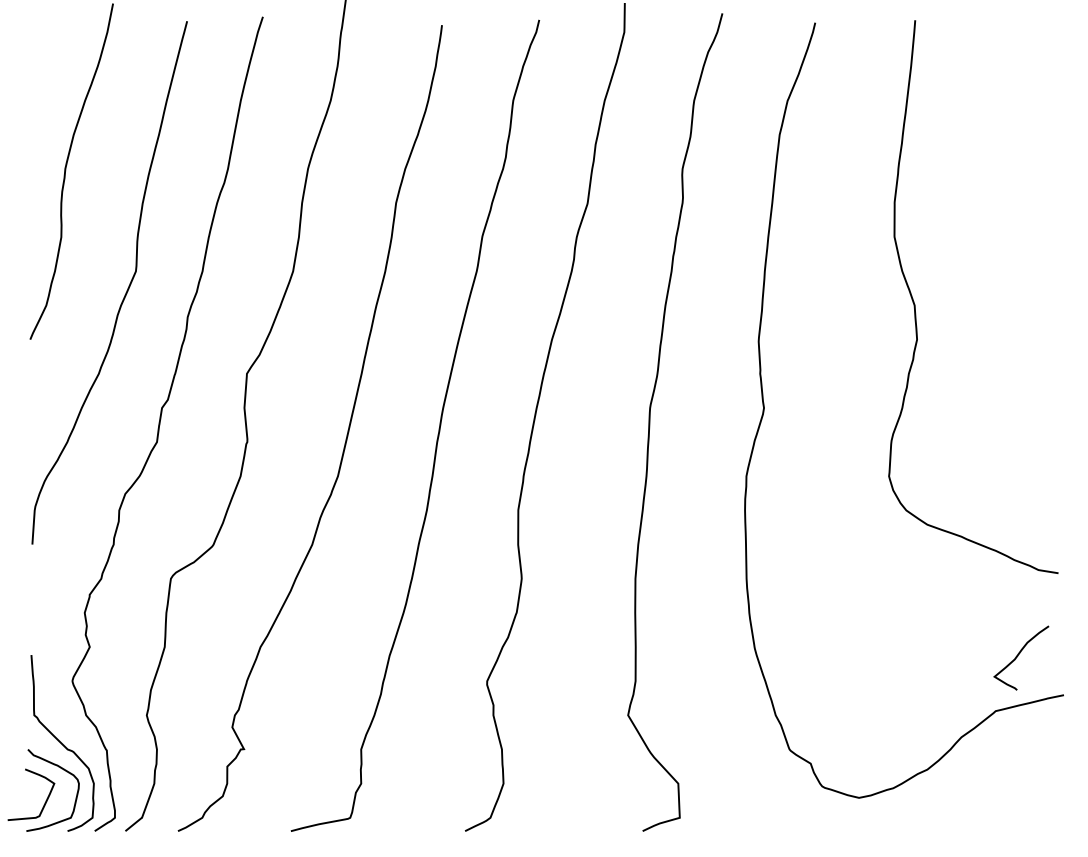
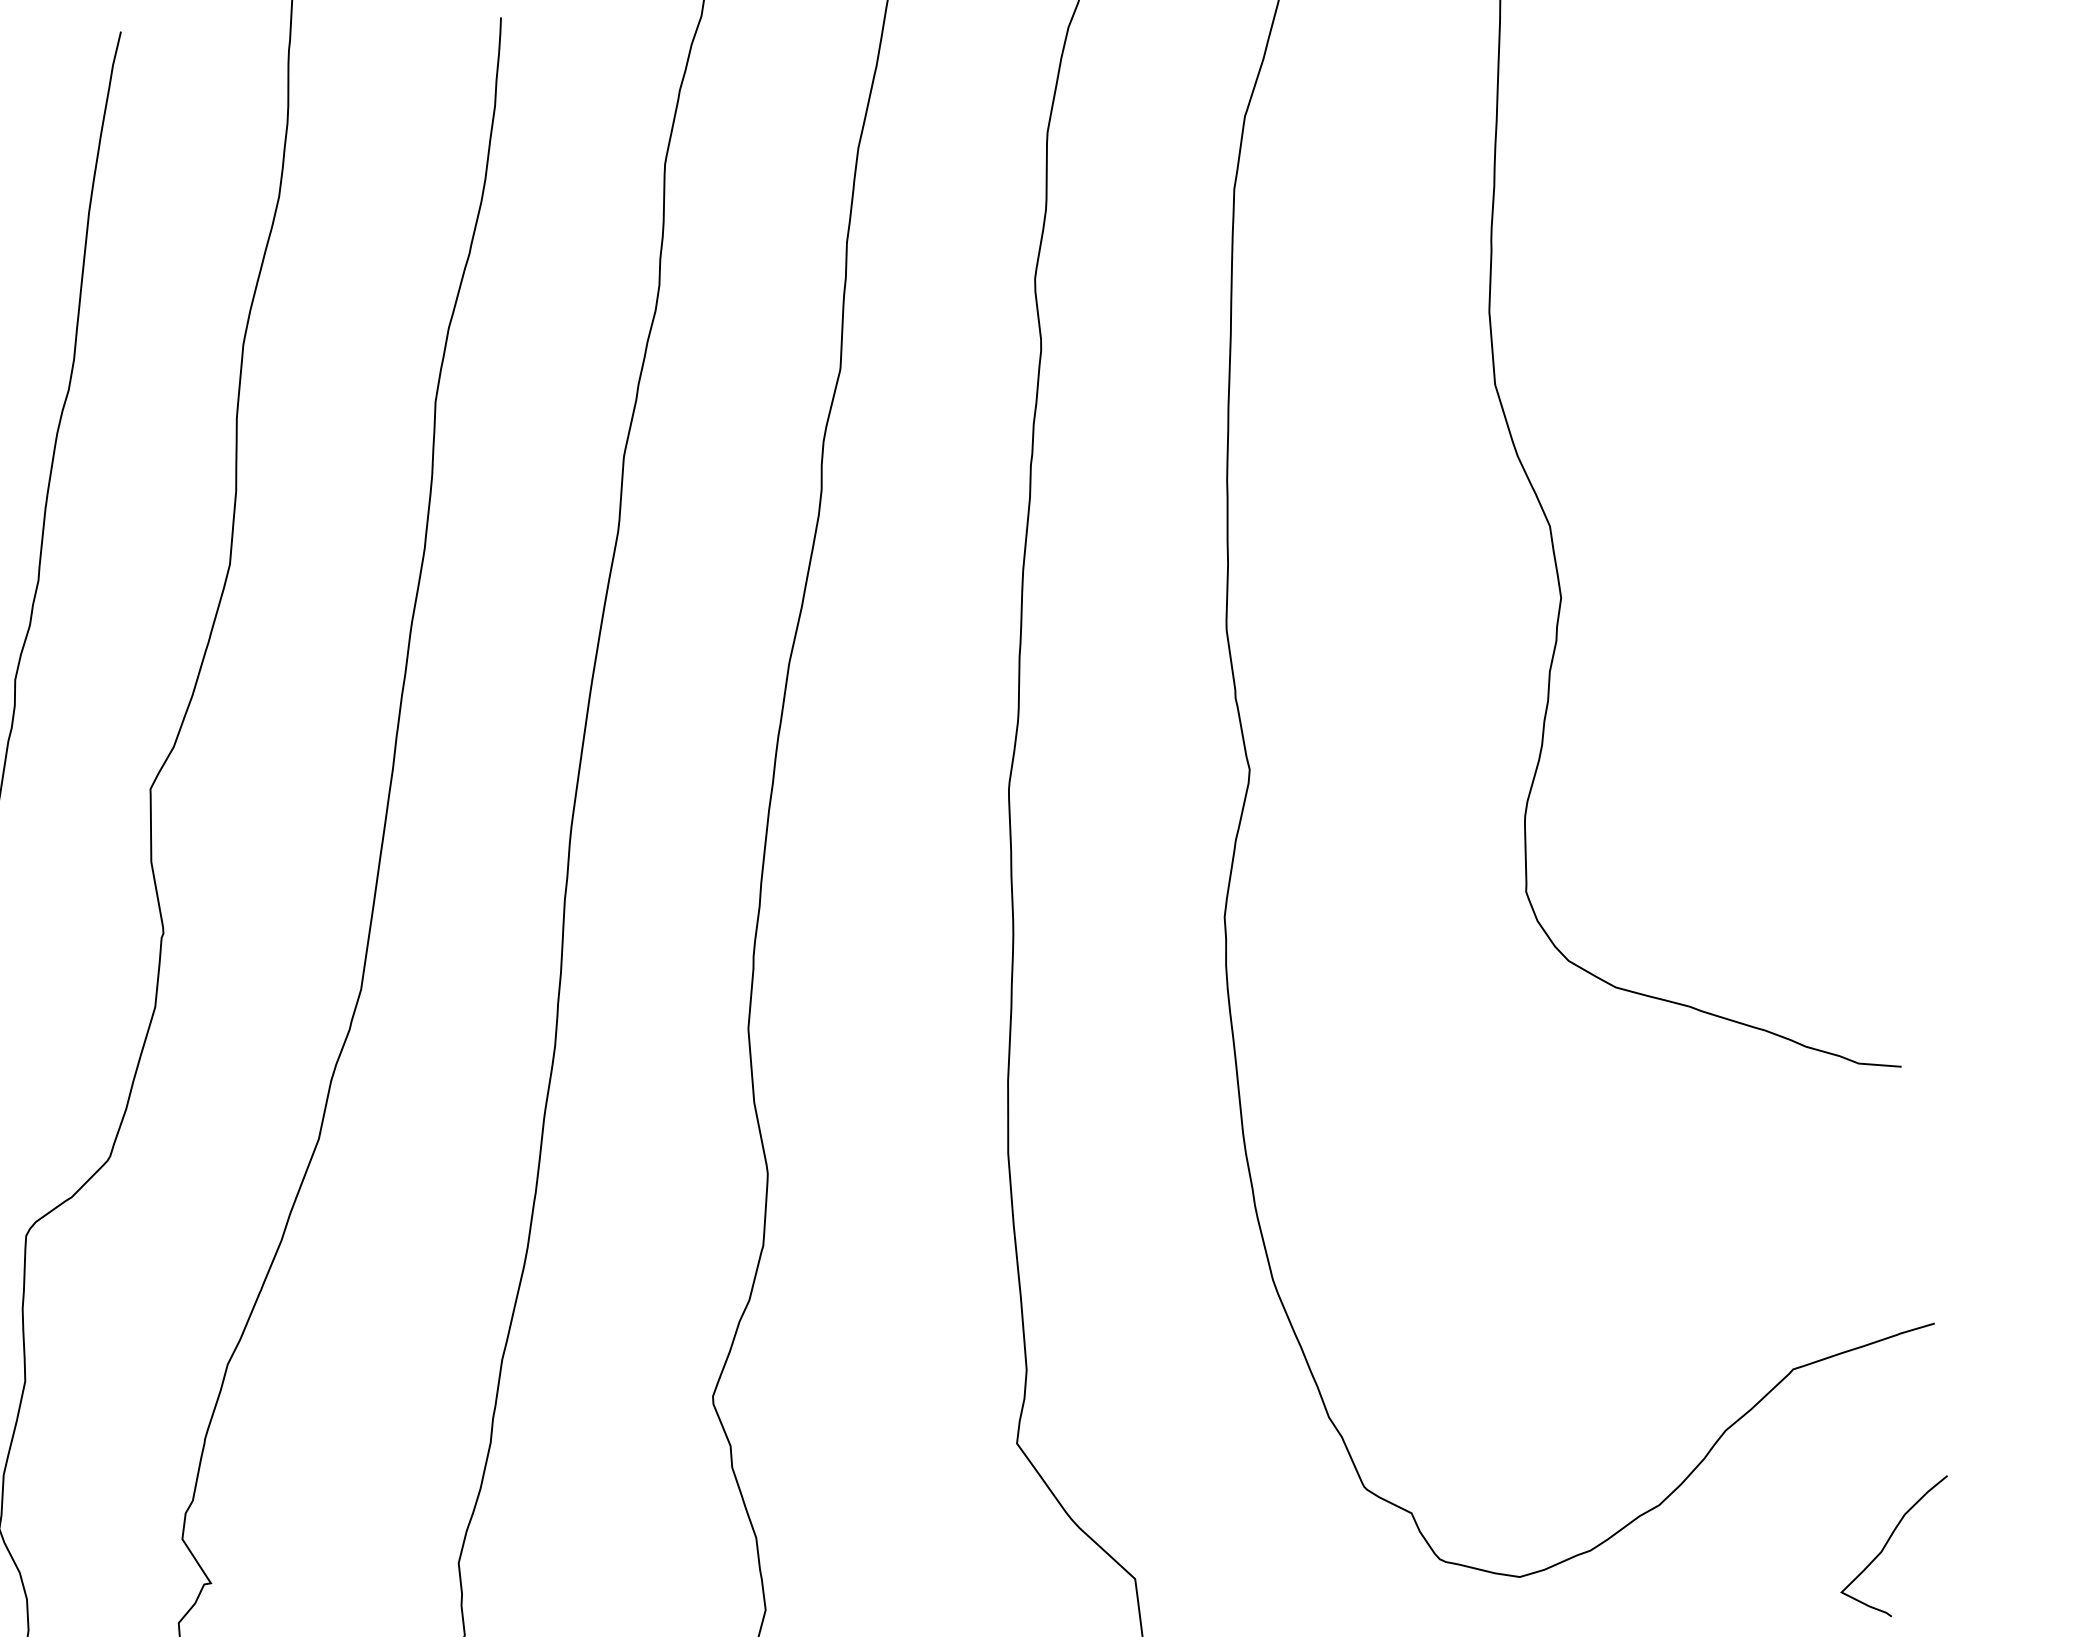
curve: (1018, 656) -> (1888, 1545), moved

